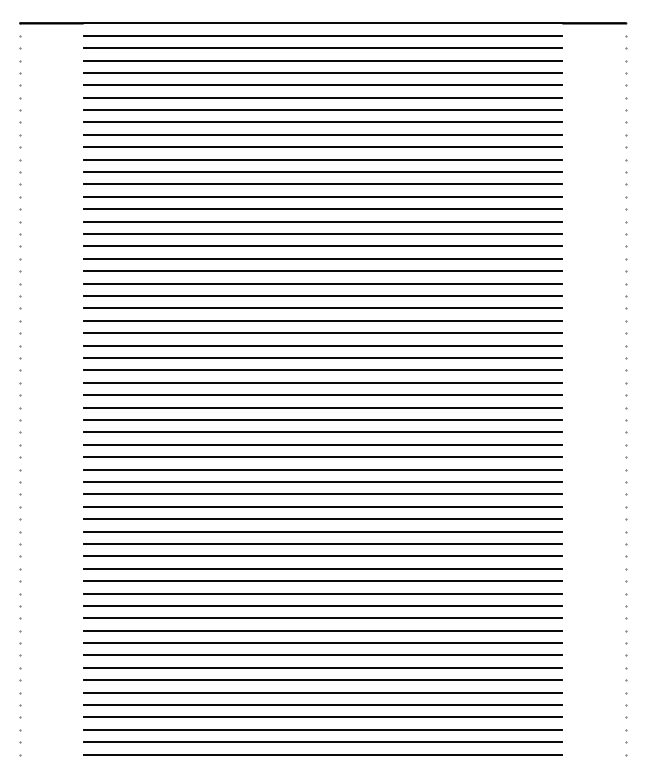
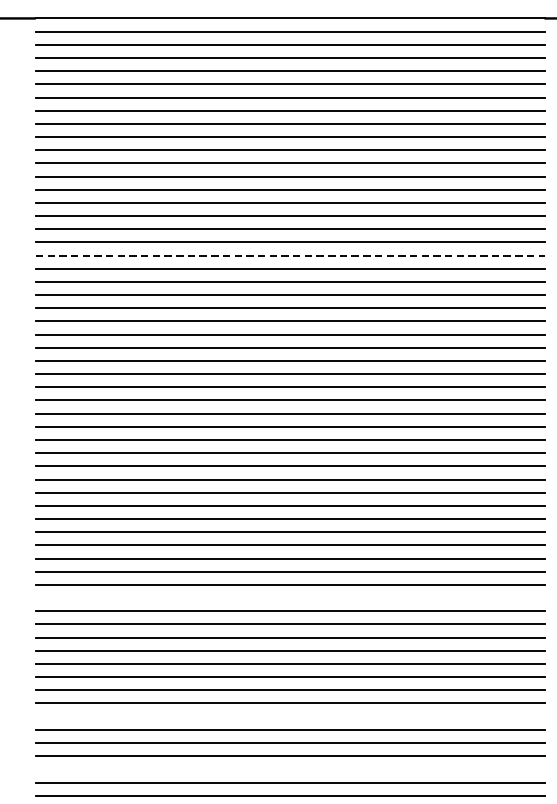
line: (323, 246) -> (290, 255), solid -> dashed
line: (322, 568) -> (289, 597), removed
line: (322, 680) -> (289, 716), removed
line: (322, 729) -> (289, 768), removed

